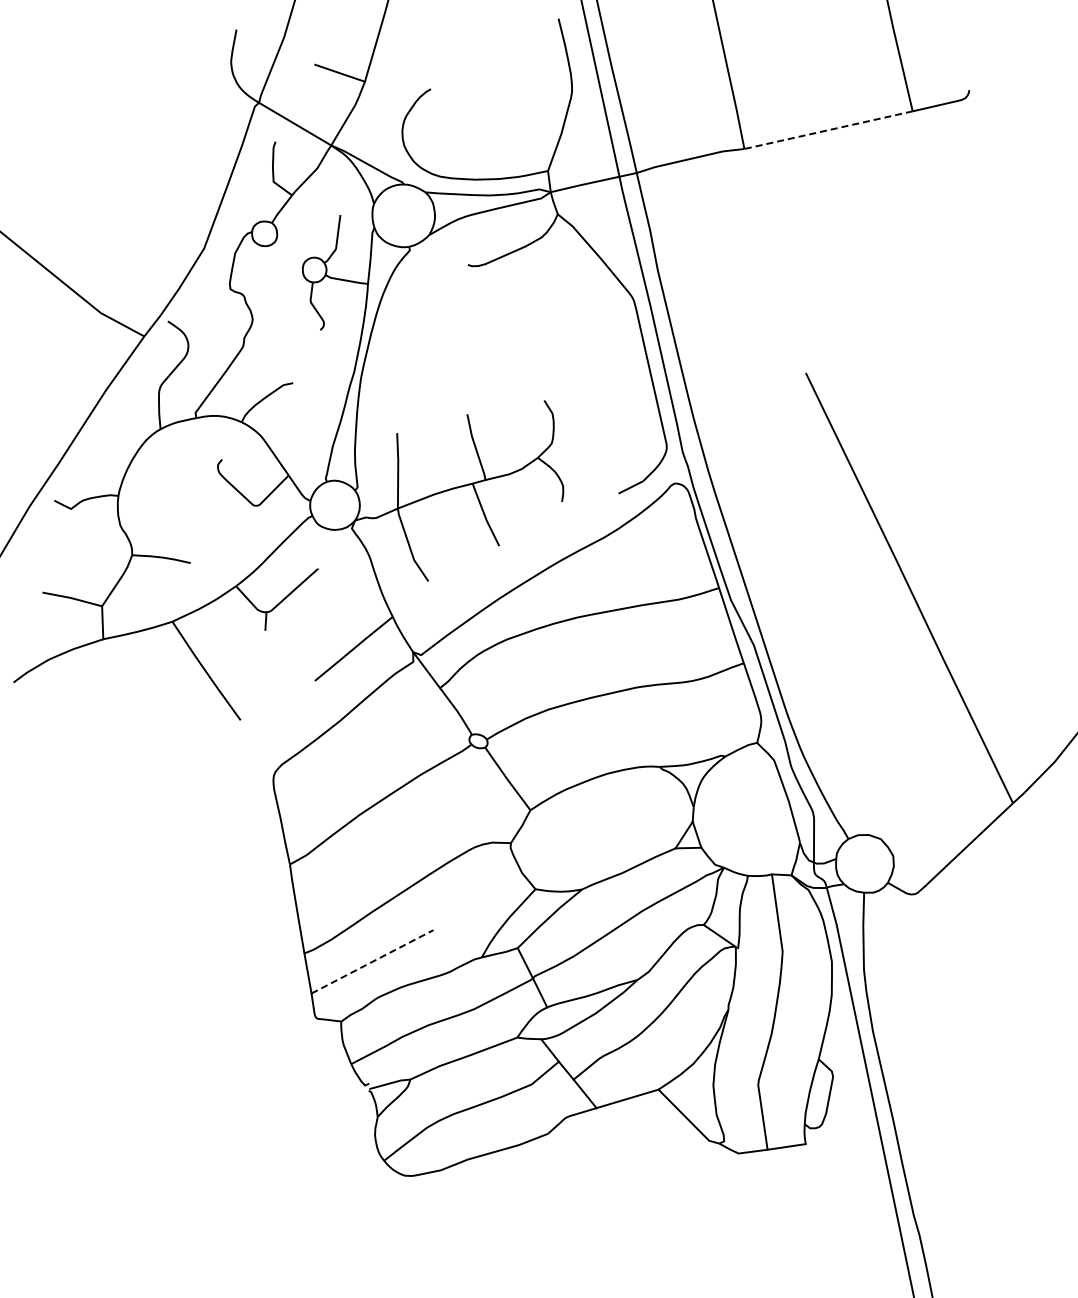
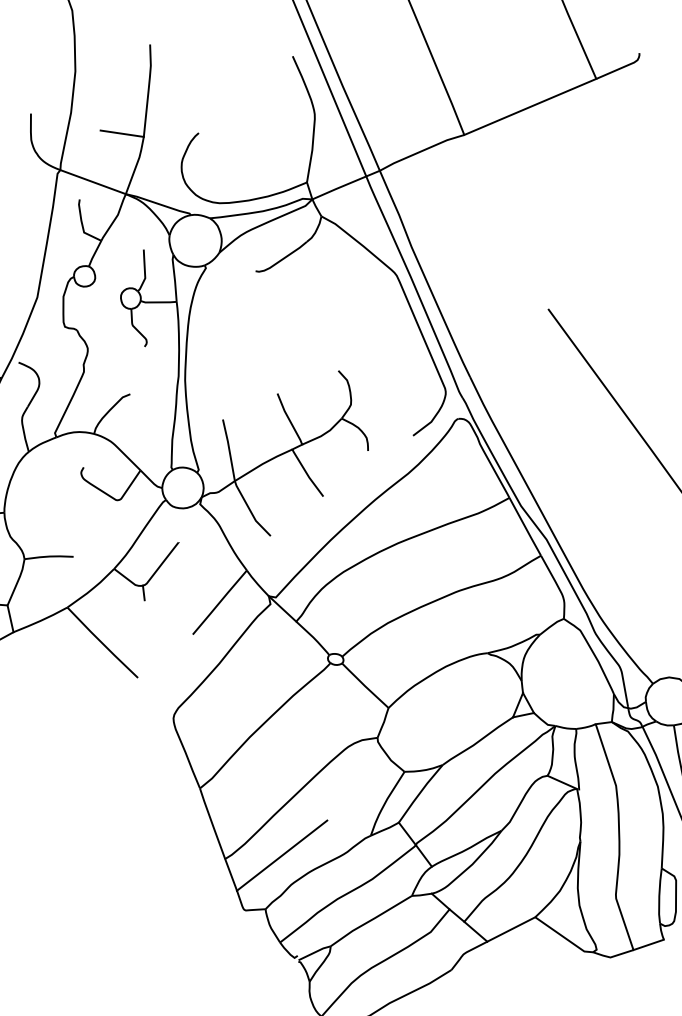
line: (828, 130) -> (530, 107), dashed -> solid
line: (372, 961) -> (282, 855), dashed -> solid

